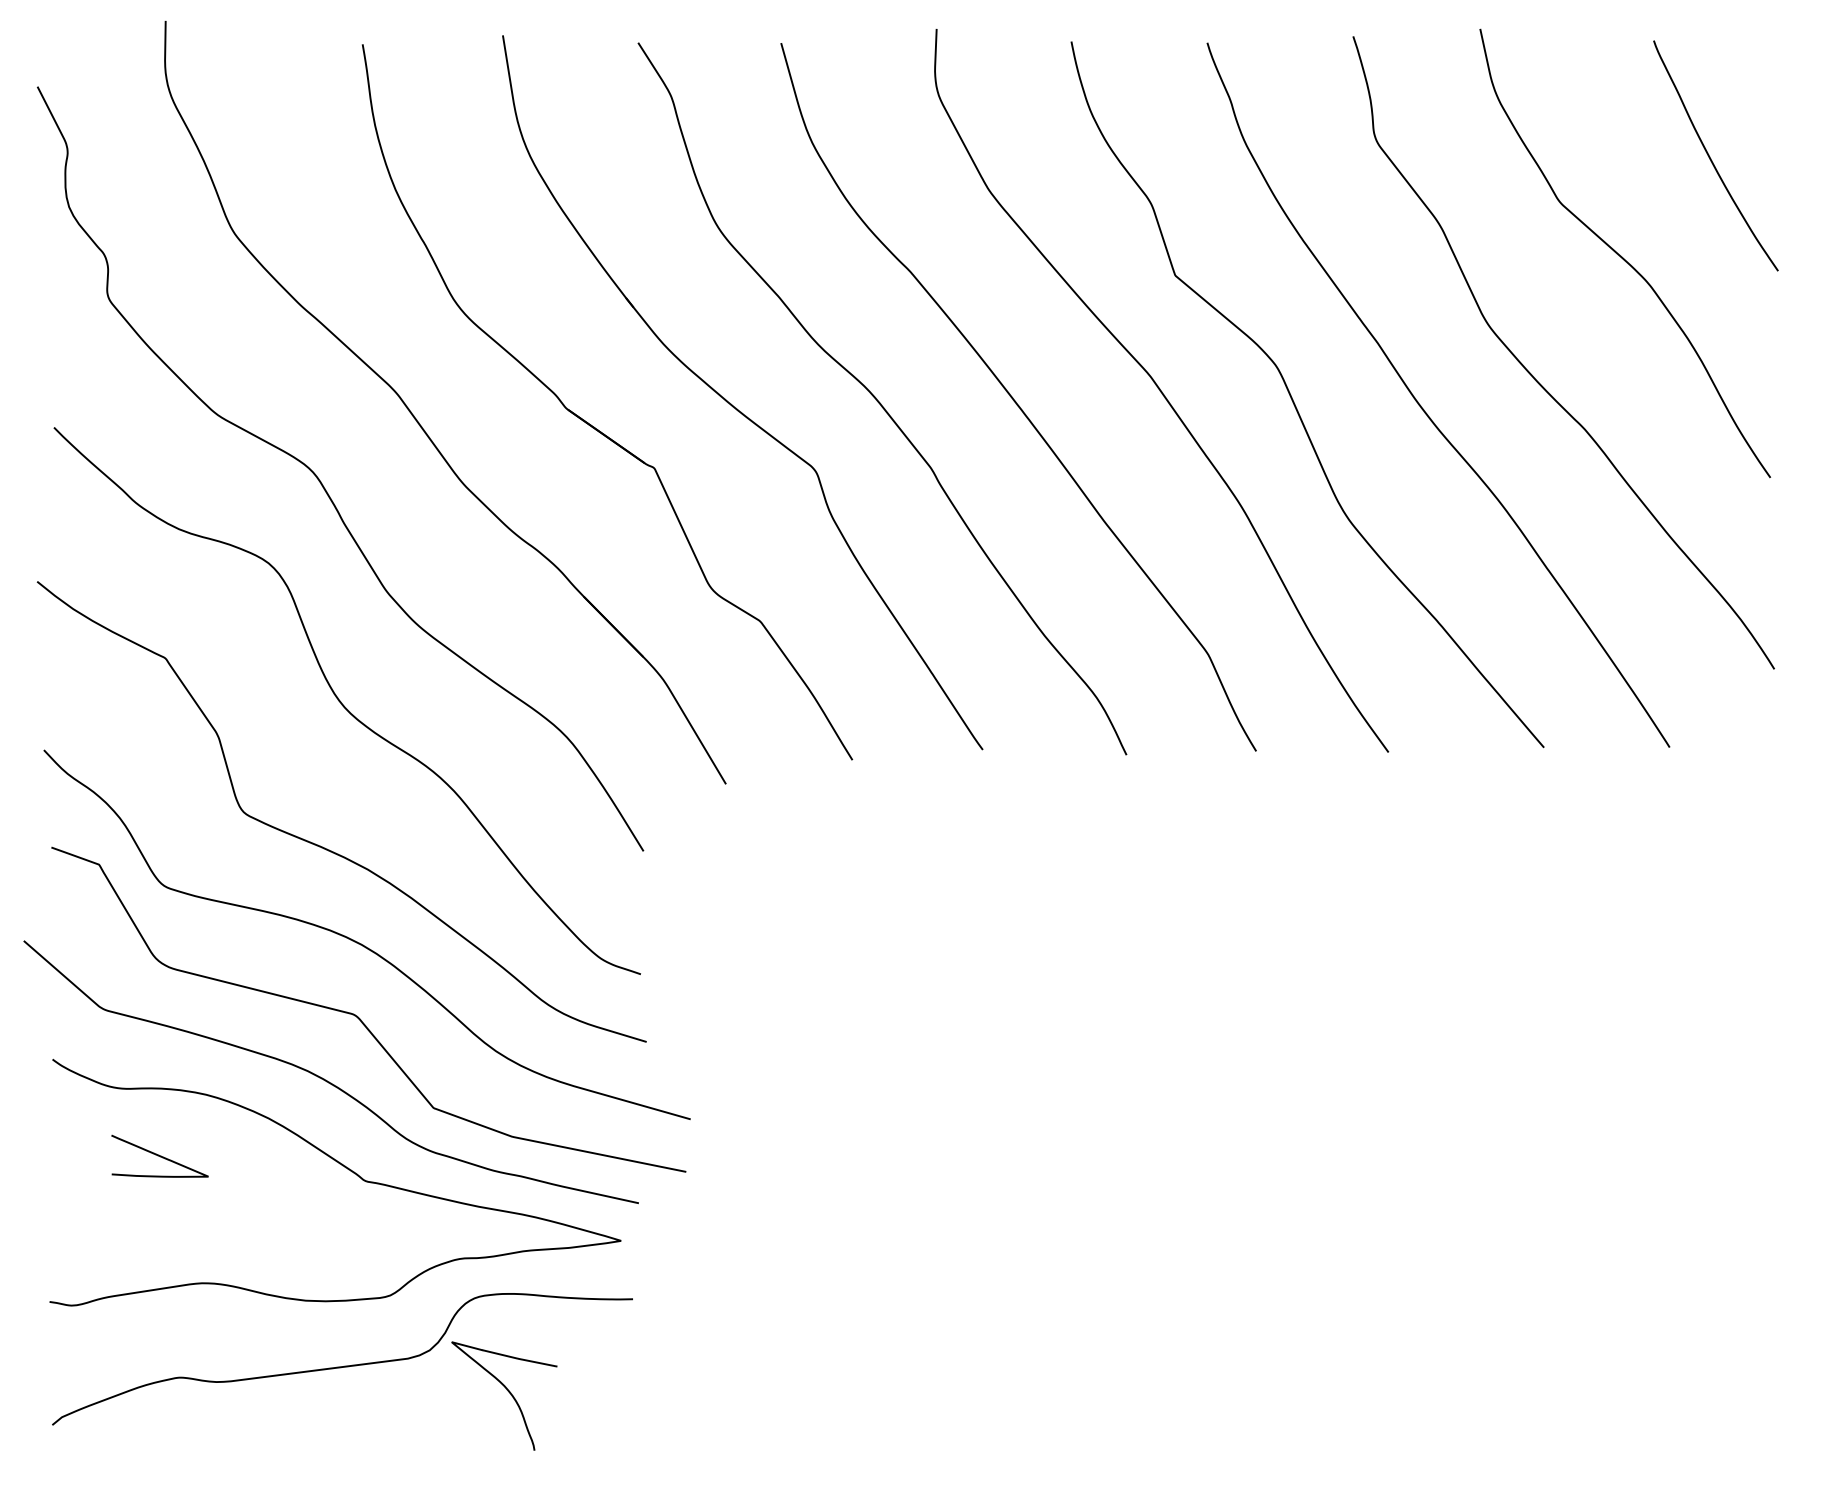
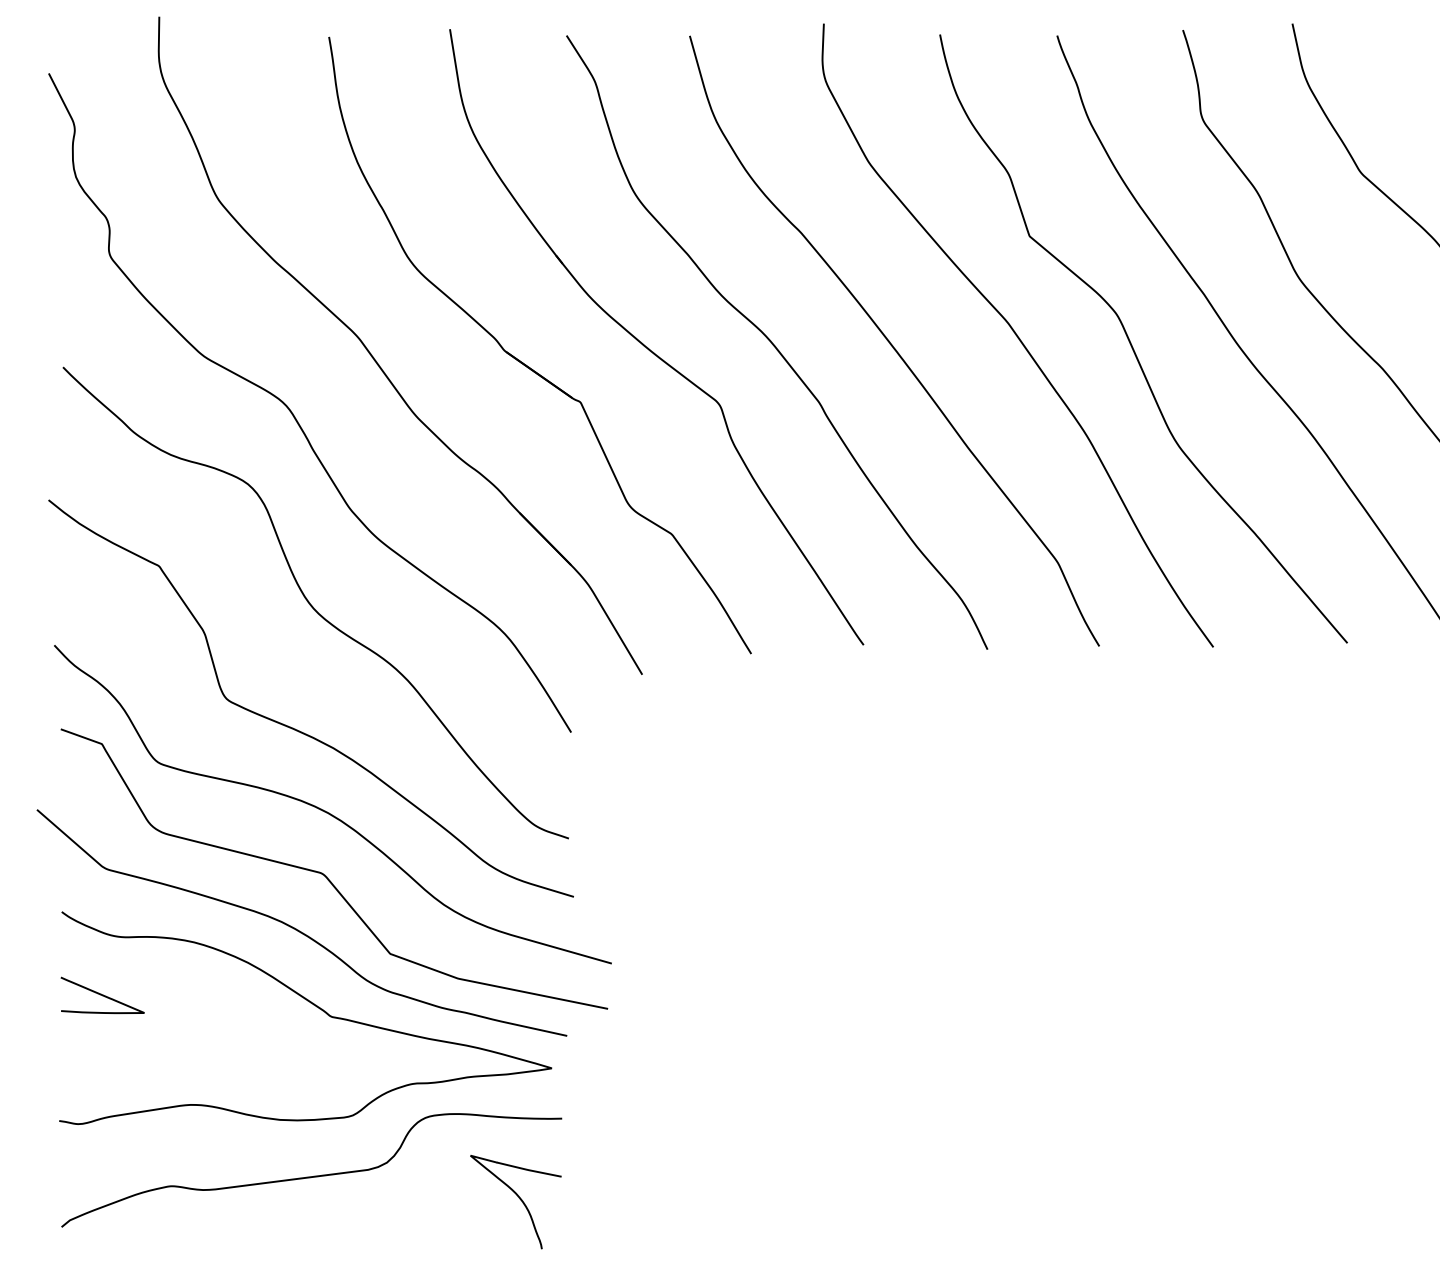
curve: (159, 1155) -> (102, 994), moved
curve: (507, 1391) -> (518, 1198), moved

